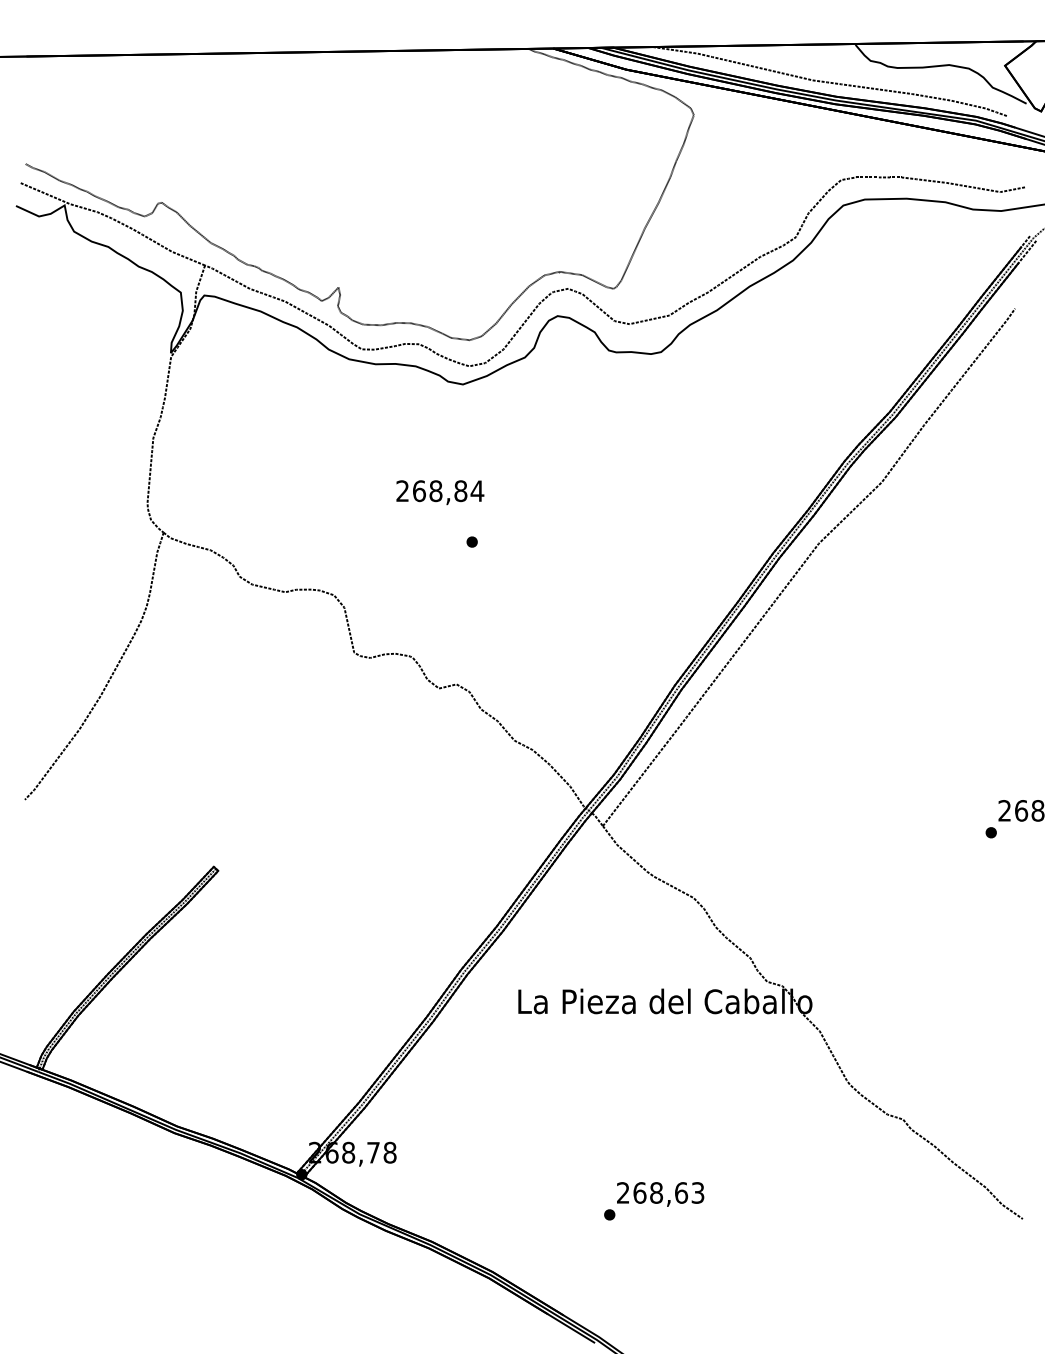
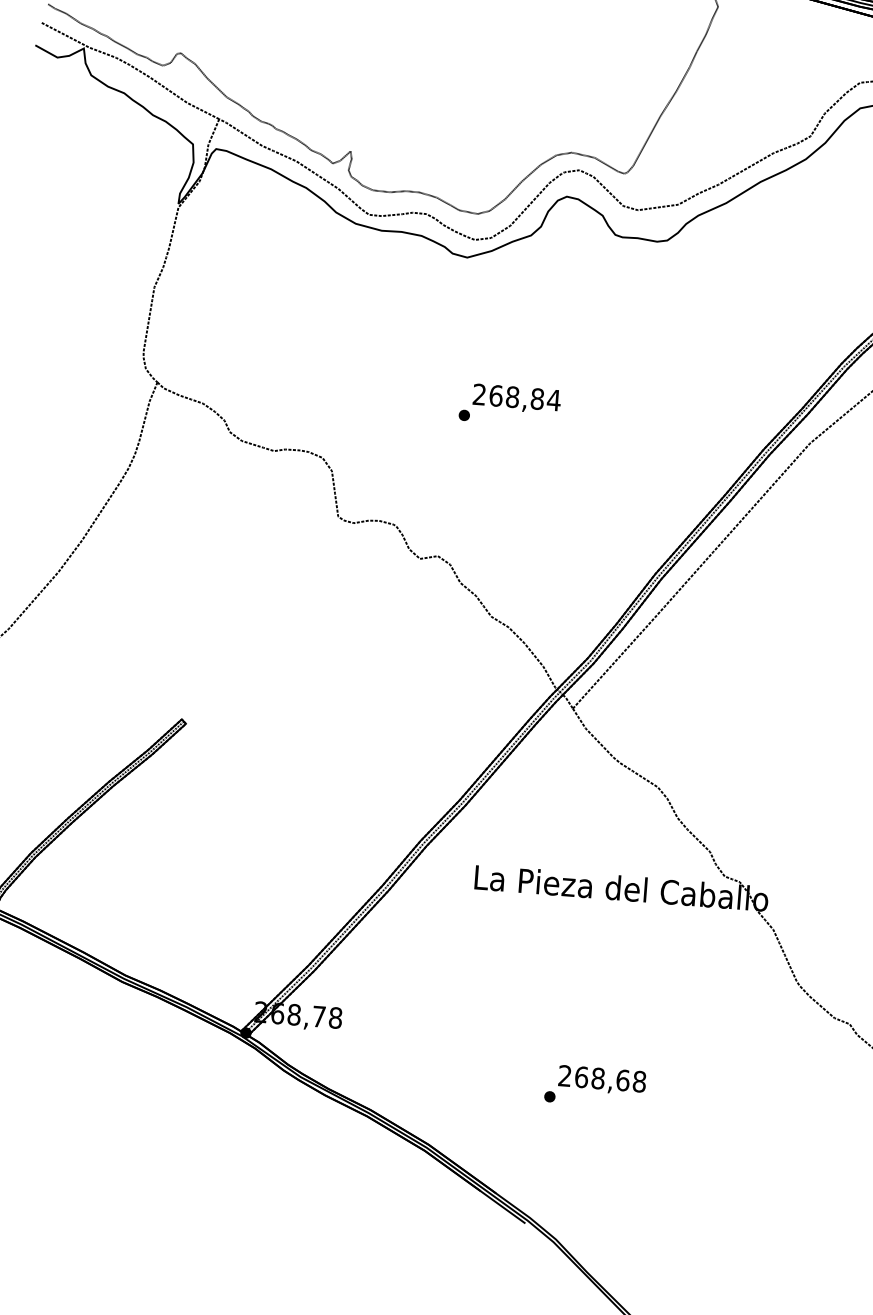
text: (440, 492) -> (517, 398), moved
text: (697, 1192) -> (639, 1081), 268,63 -> 268,68

